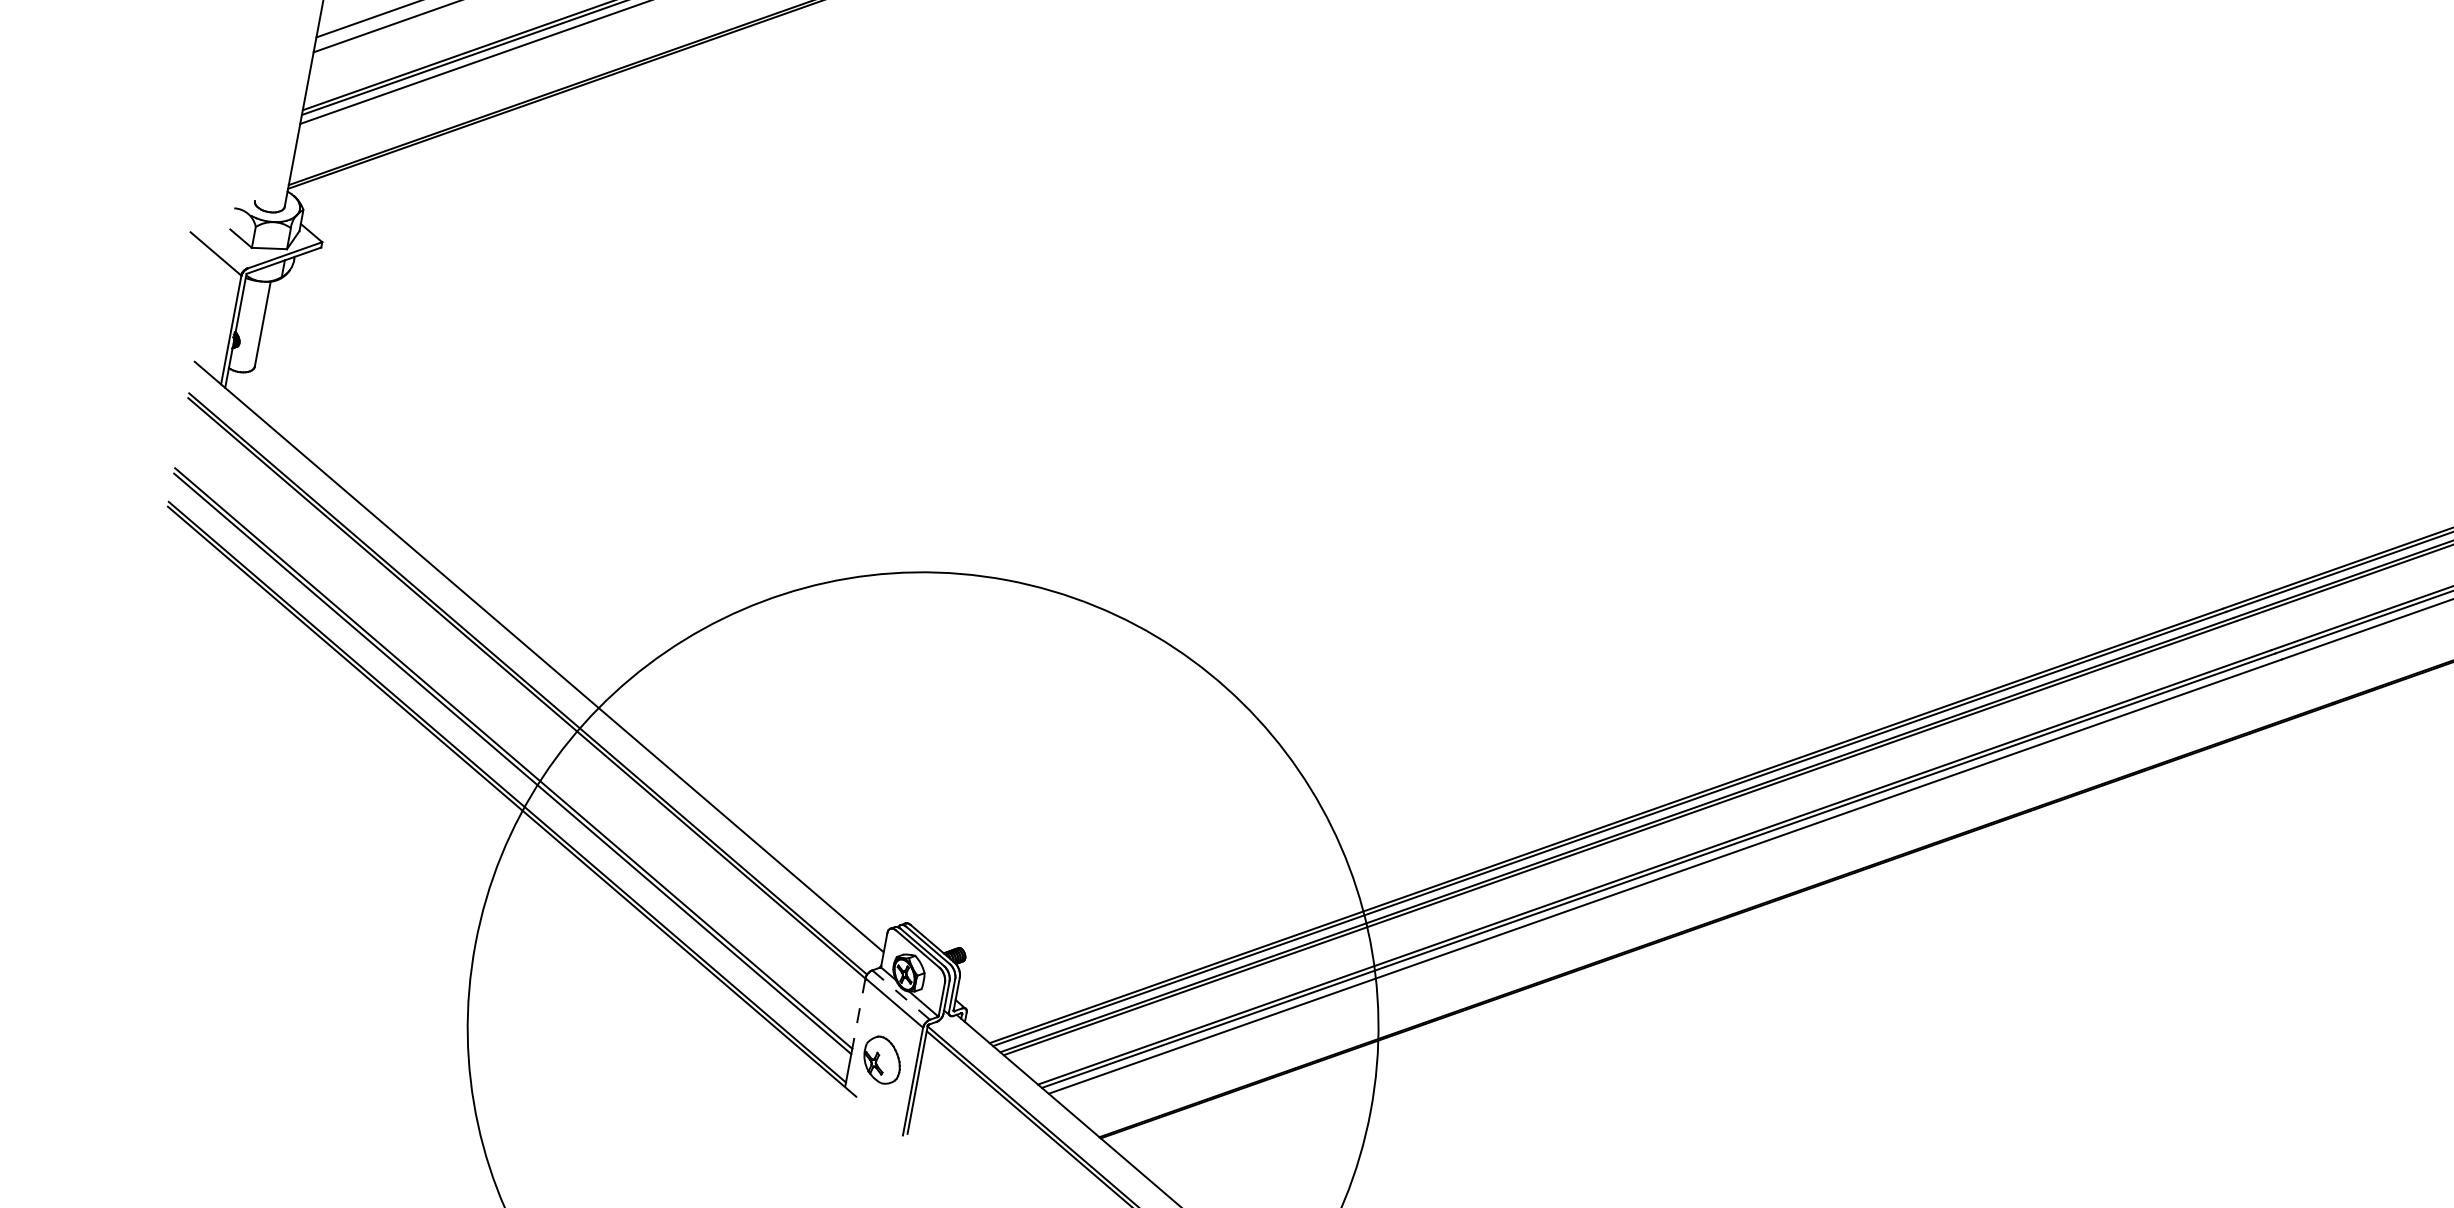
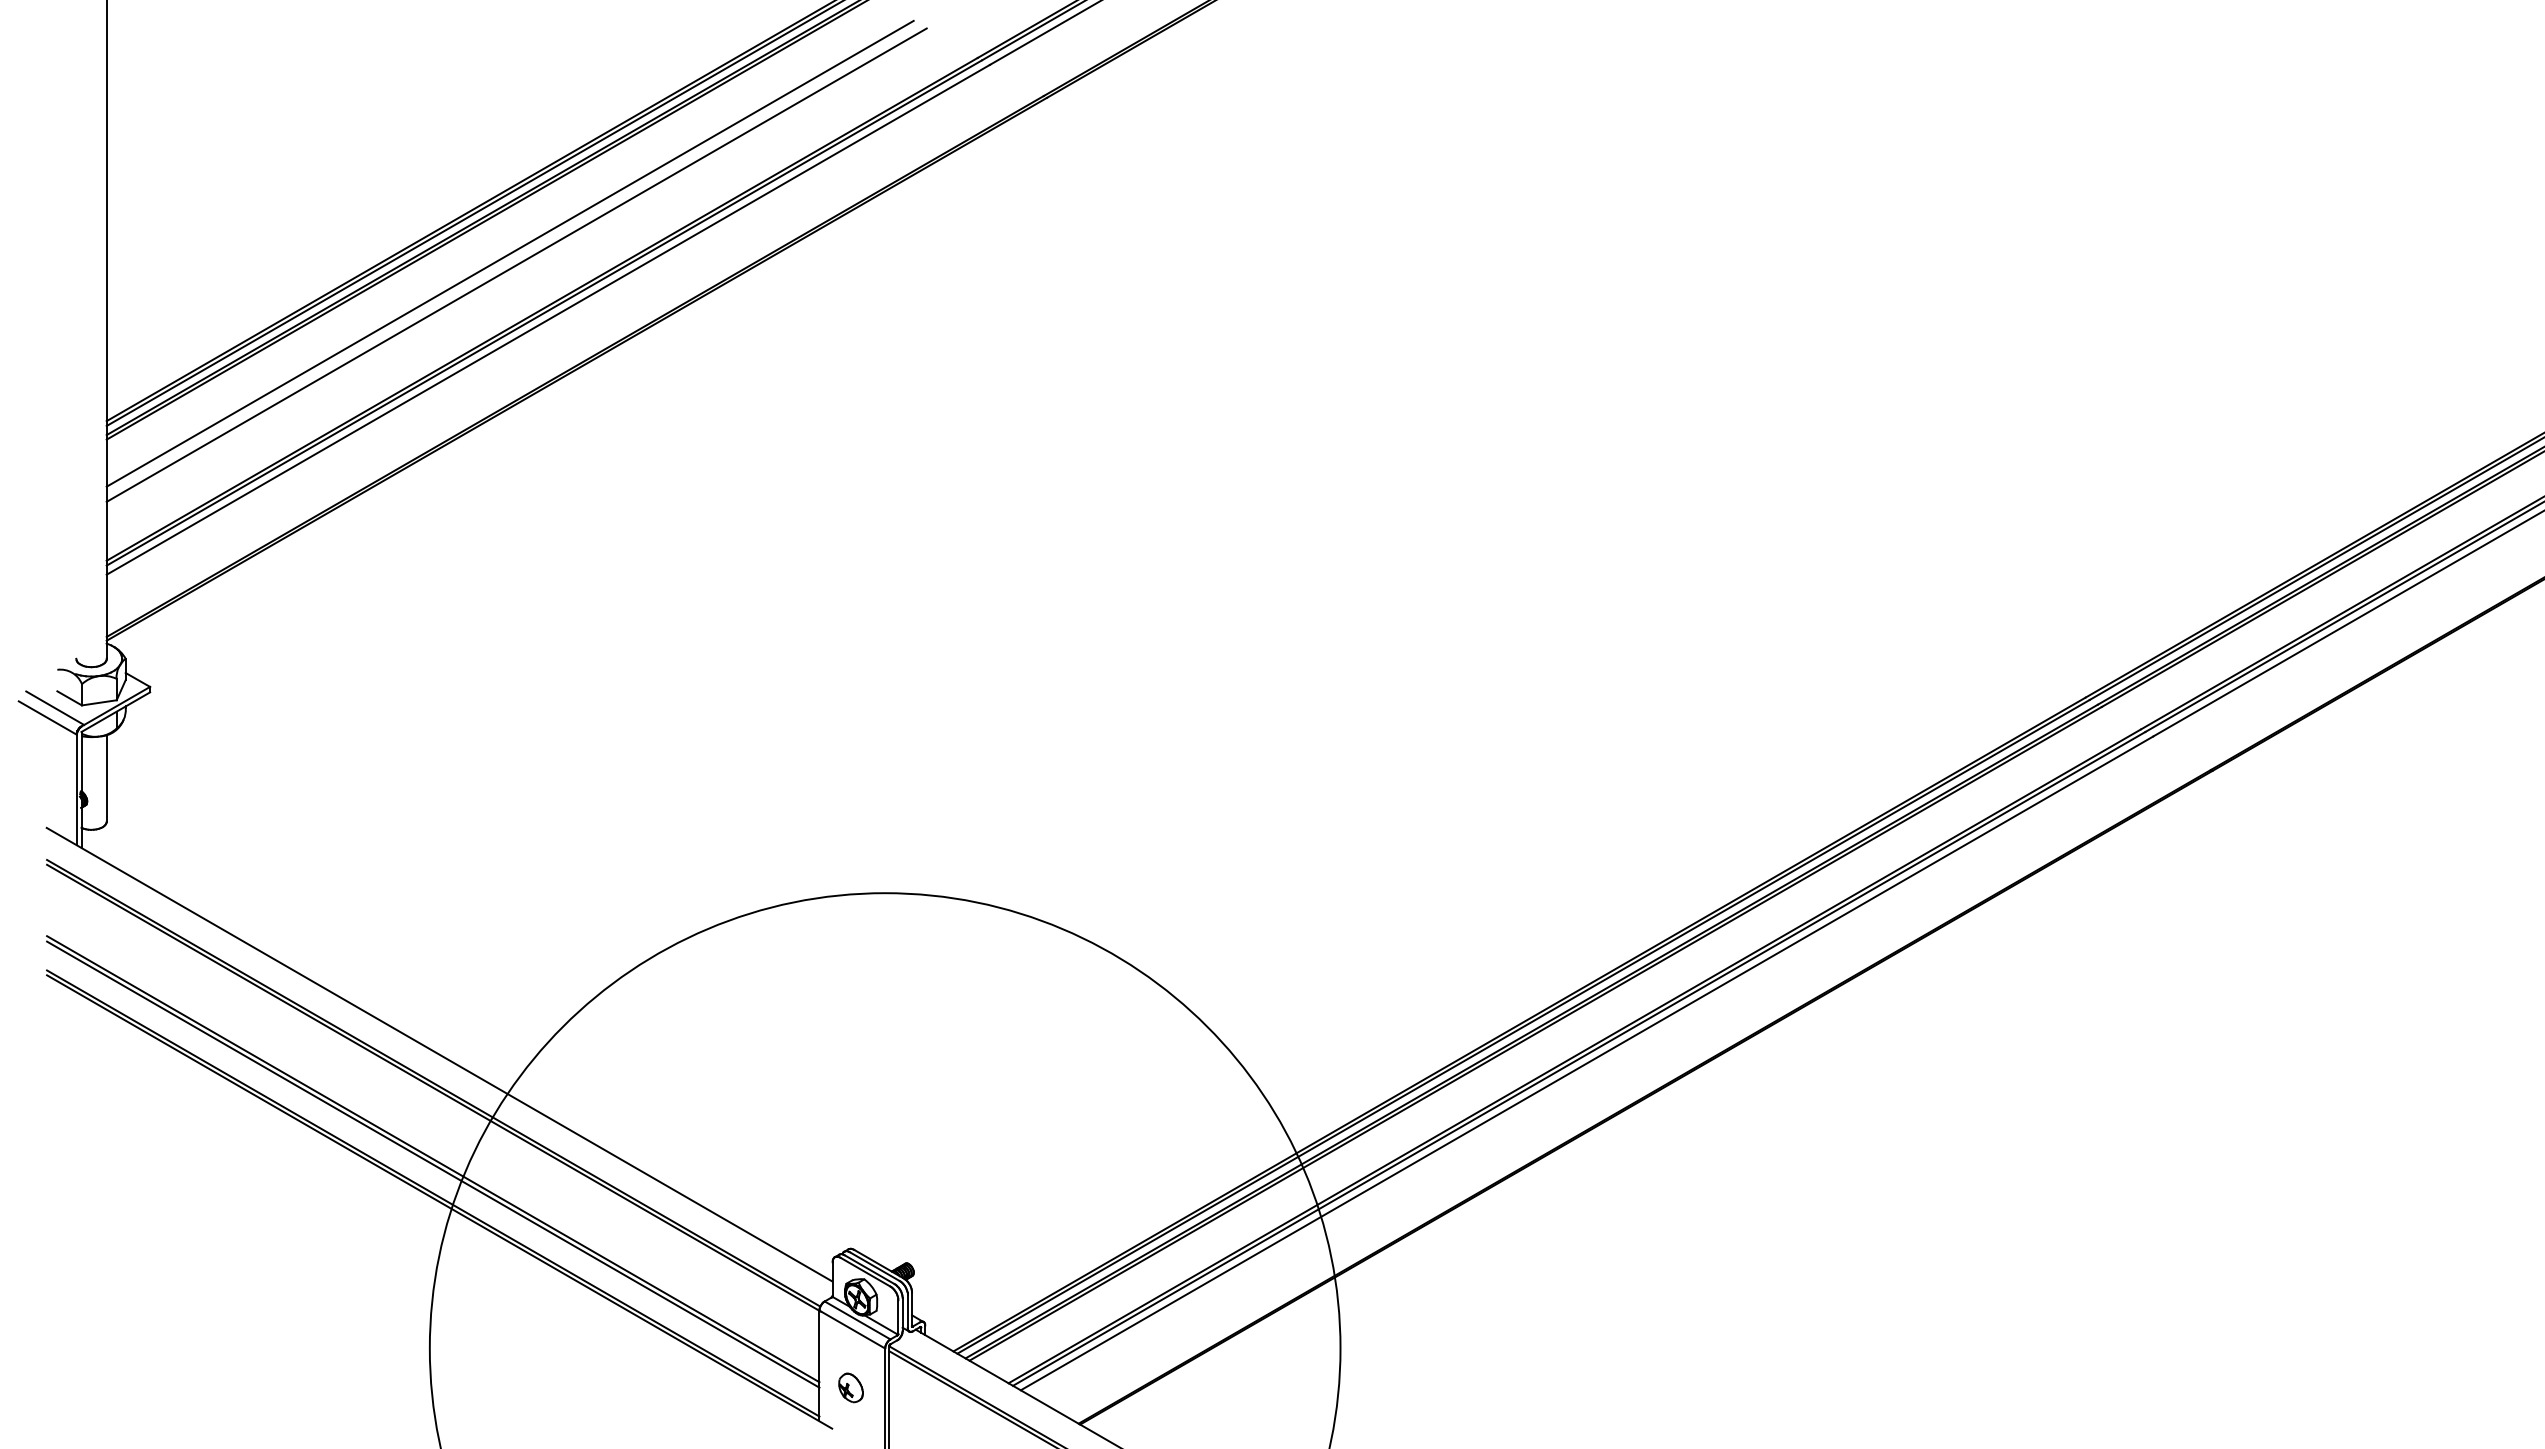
line: (225, 246) -> (55, 708), added
line: (901, 995) -> (857, 1320), dashed -> solid
line: (858, 1013) -> (819, 1346), dashed -> solid
part: (881, 1059) -> (850, 1387), size x0.62

